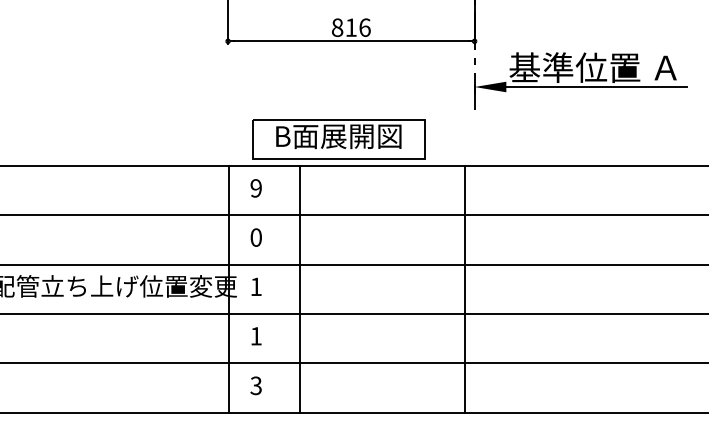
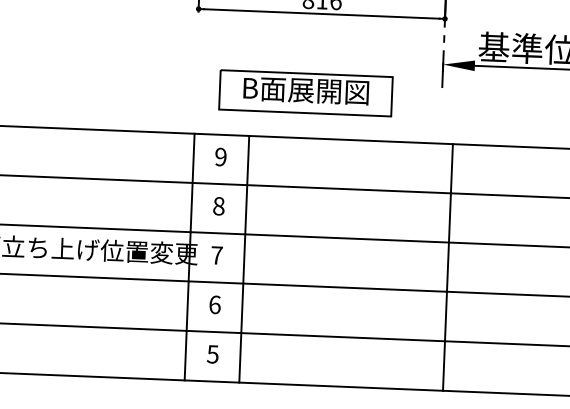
part: (338, 139) -> (305, 93), moved
text: (255, 237) -> (218, 206), 0 -> 8
text: (255, 286) -> (216, 255), 1 -> 7
line: (299, 289) -> (244, 259), moved
line: (464, 289) -> (447, 267), moved
text: (256, 336) -> (215, 305), 1 -> 6
text: (256, 385) -> (213, 354), 3 -> 5

